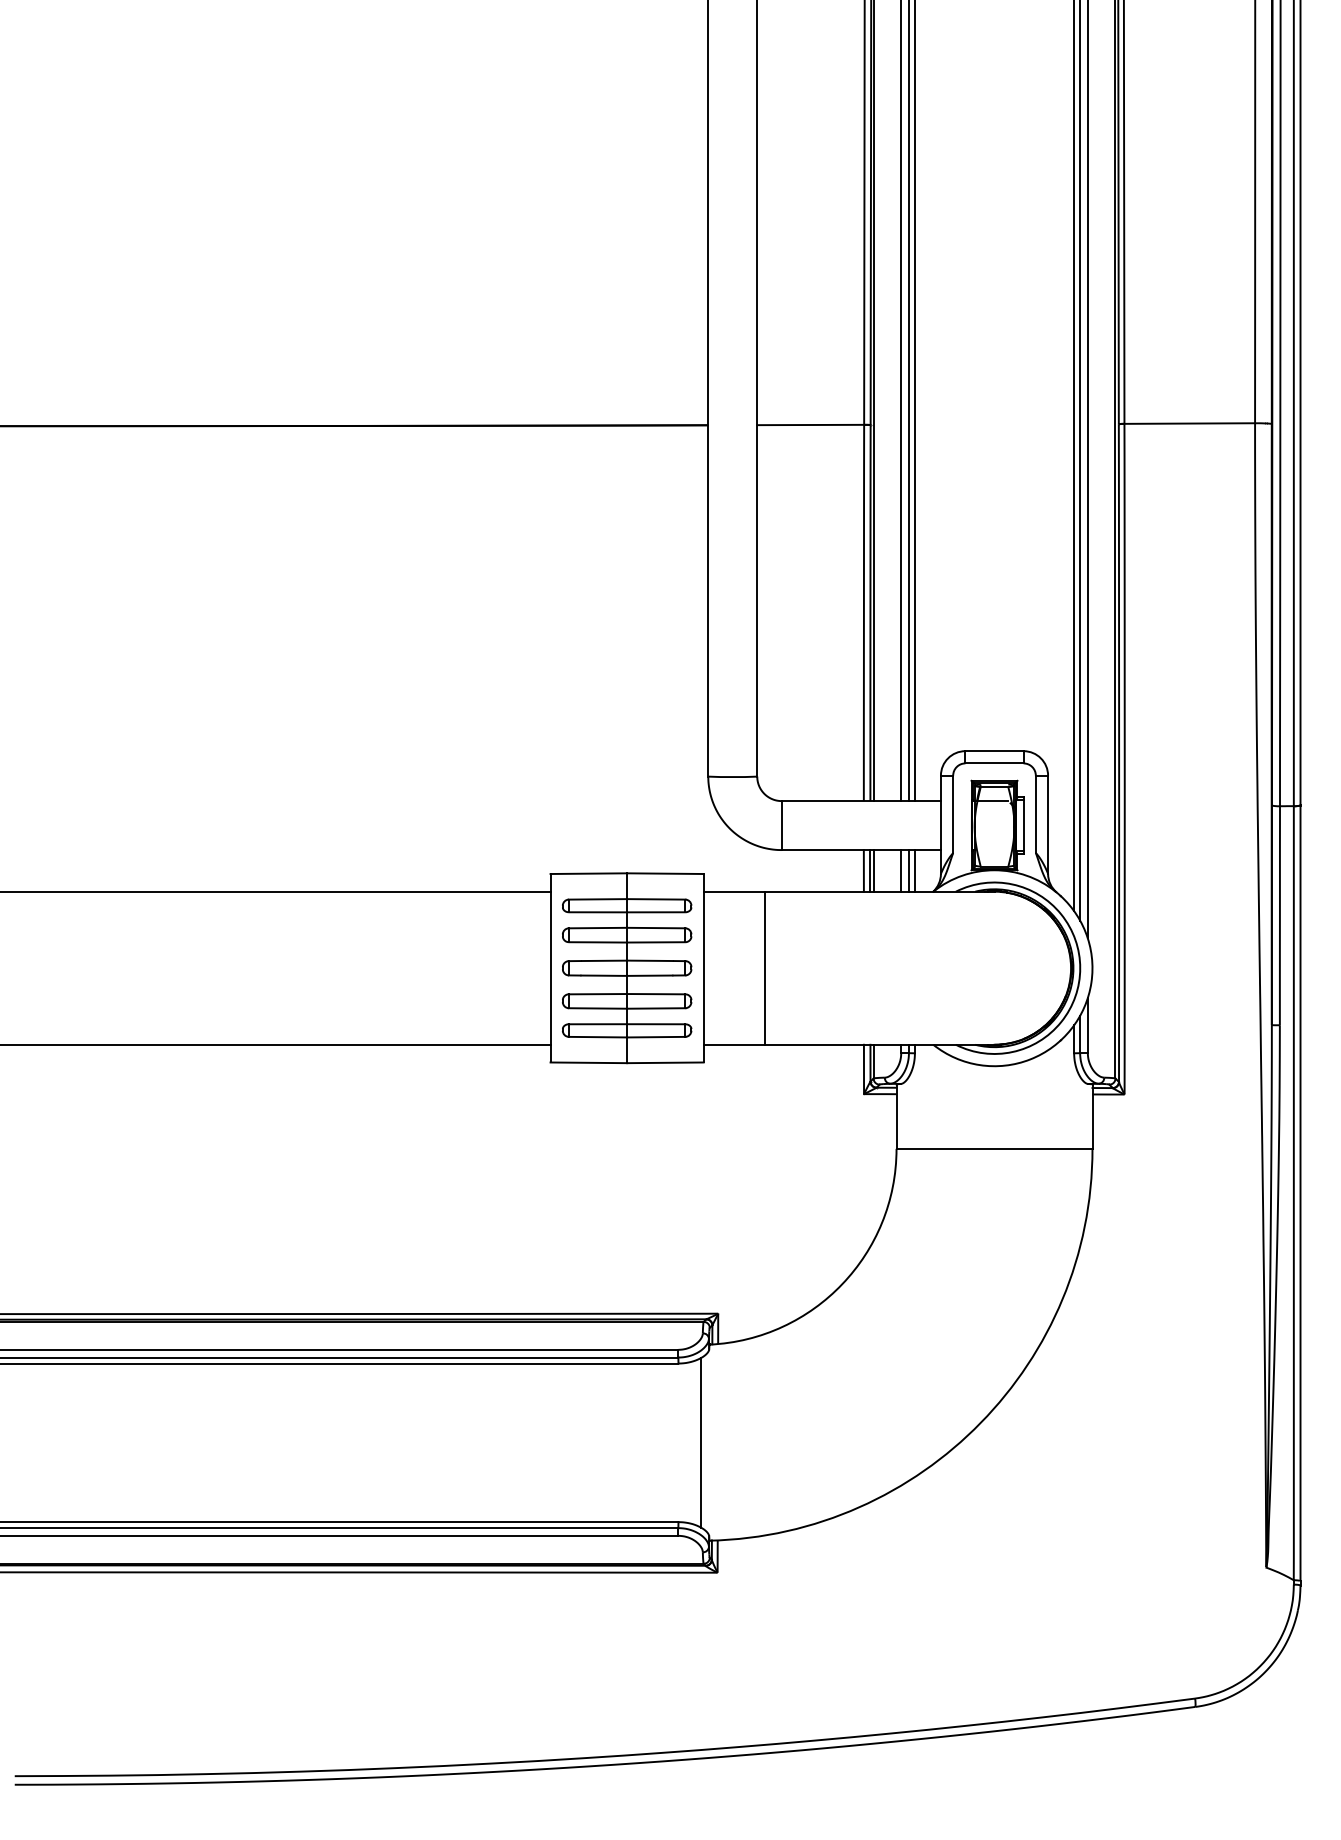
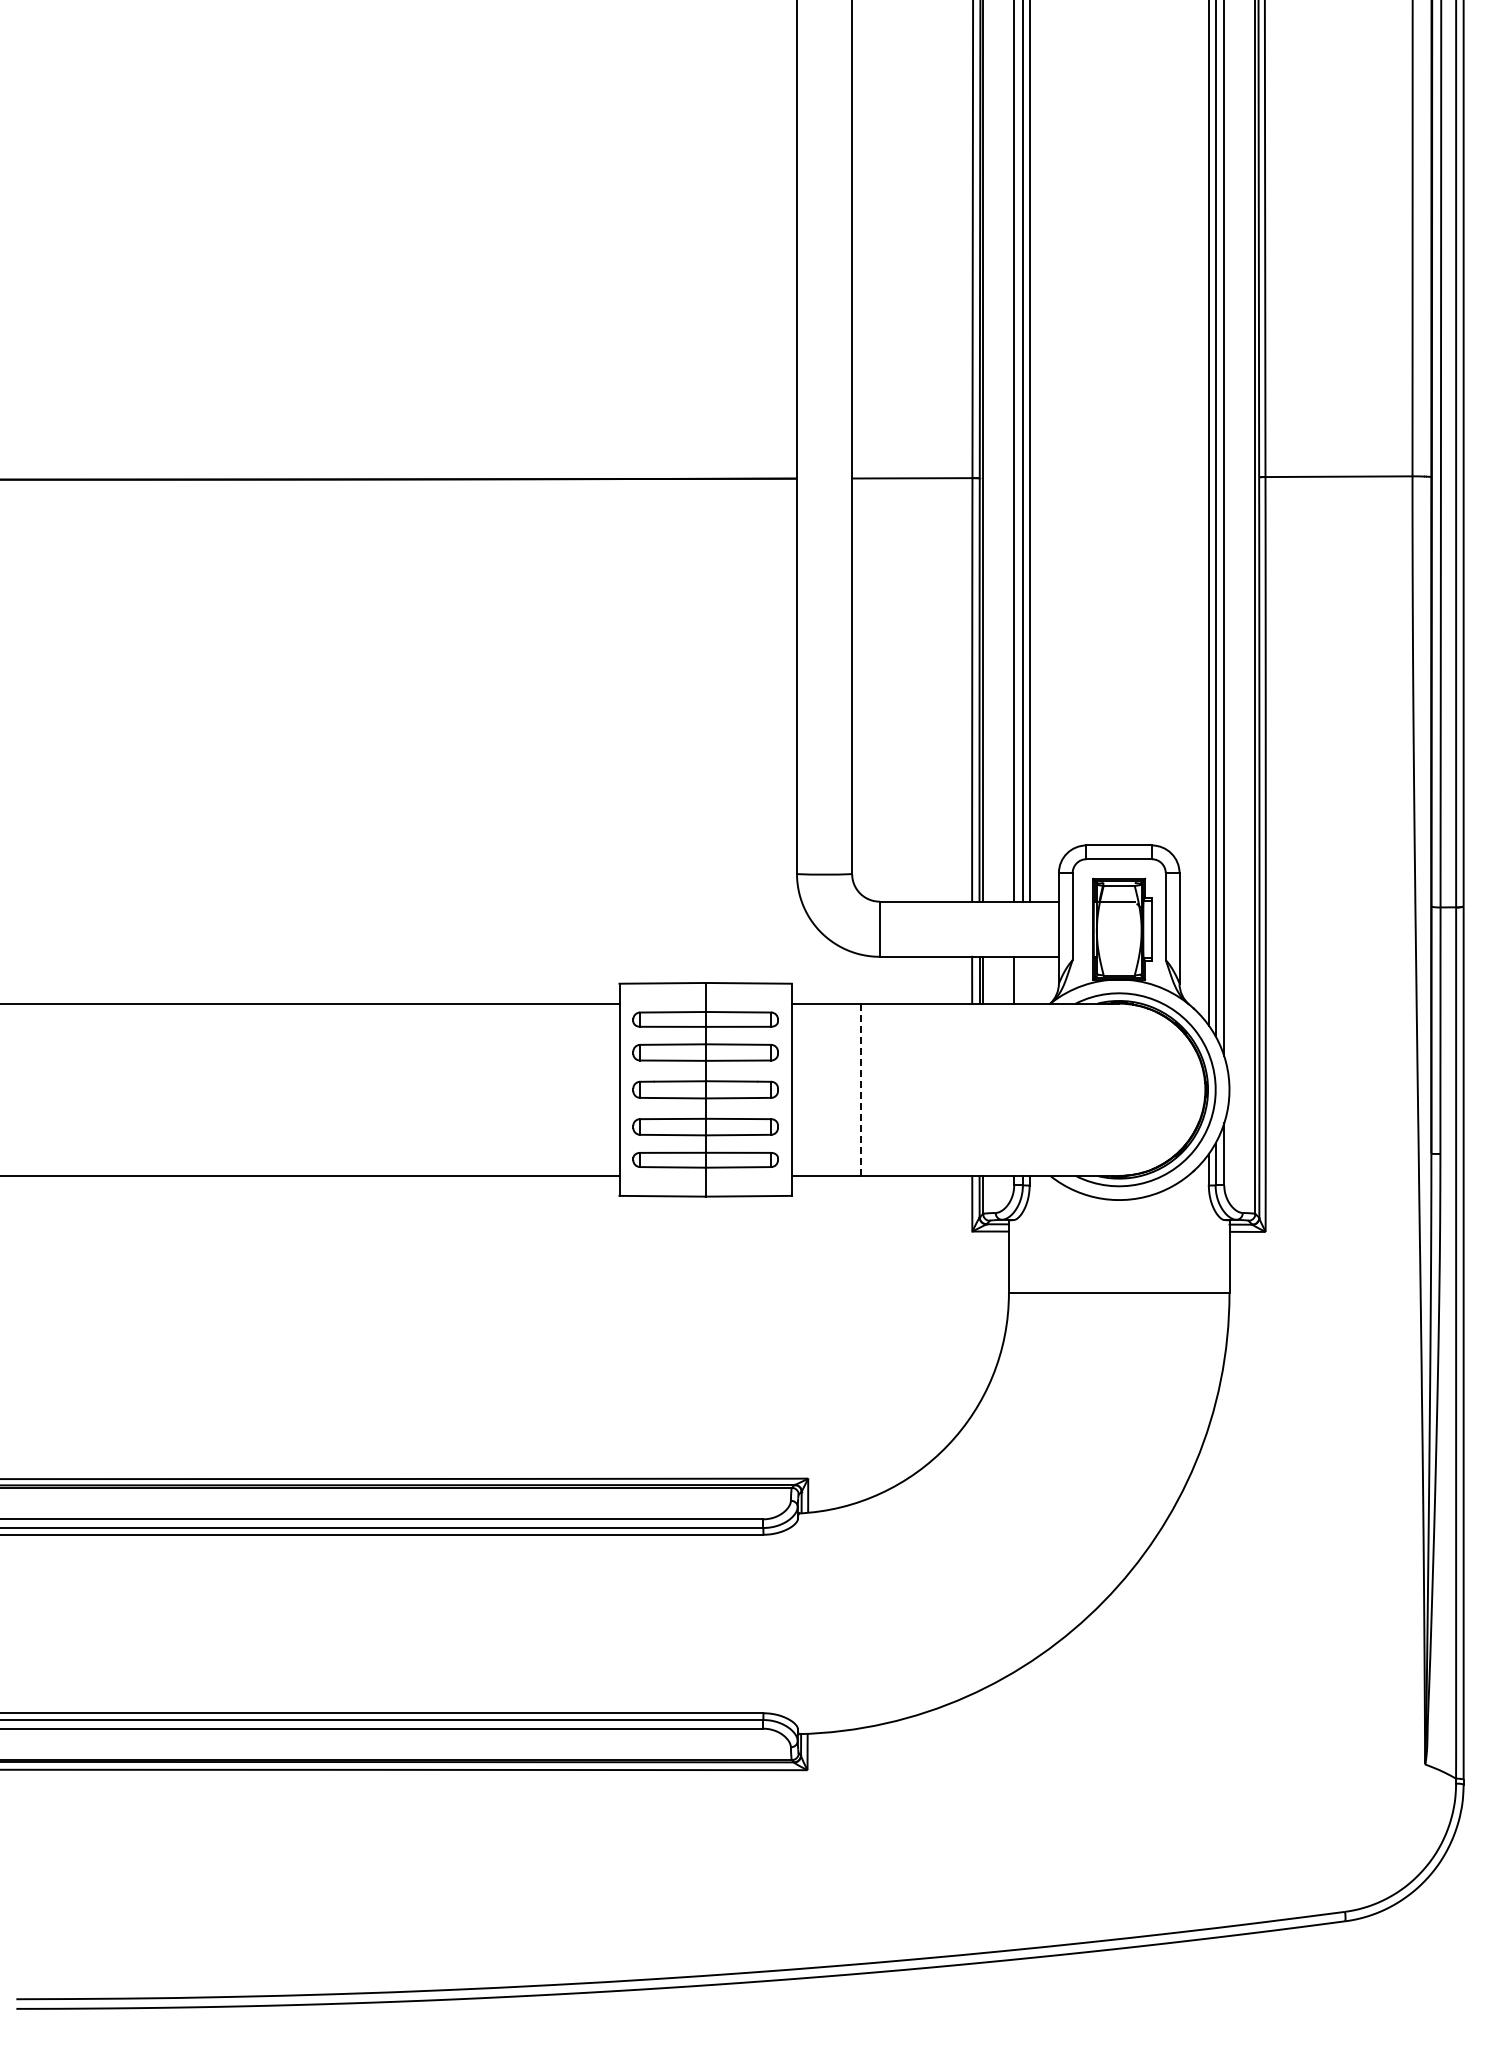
line: (908, 870) -> (1022, 979), removed
line: (914, 870) -> (1029, 979), removed
line: (764, 967) -> (860, 1089), solid -> dashed
line: (700, 1442) -> (788, 1623), removed

